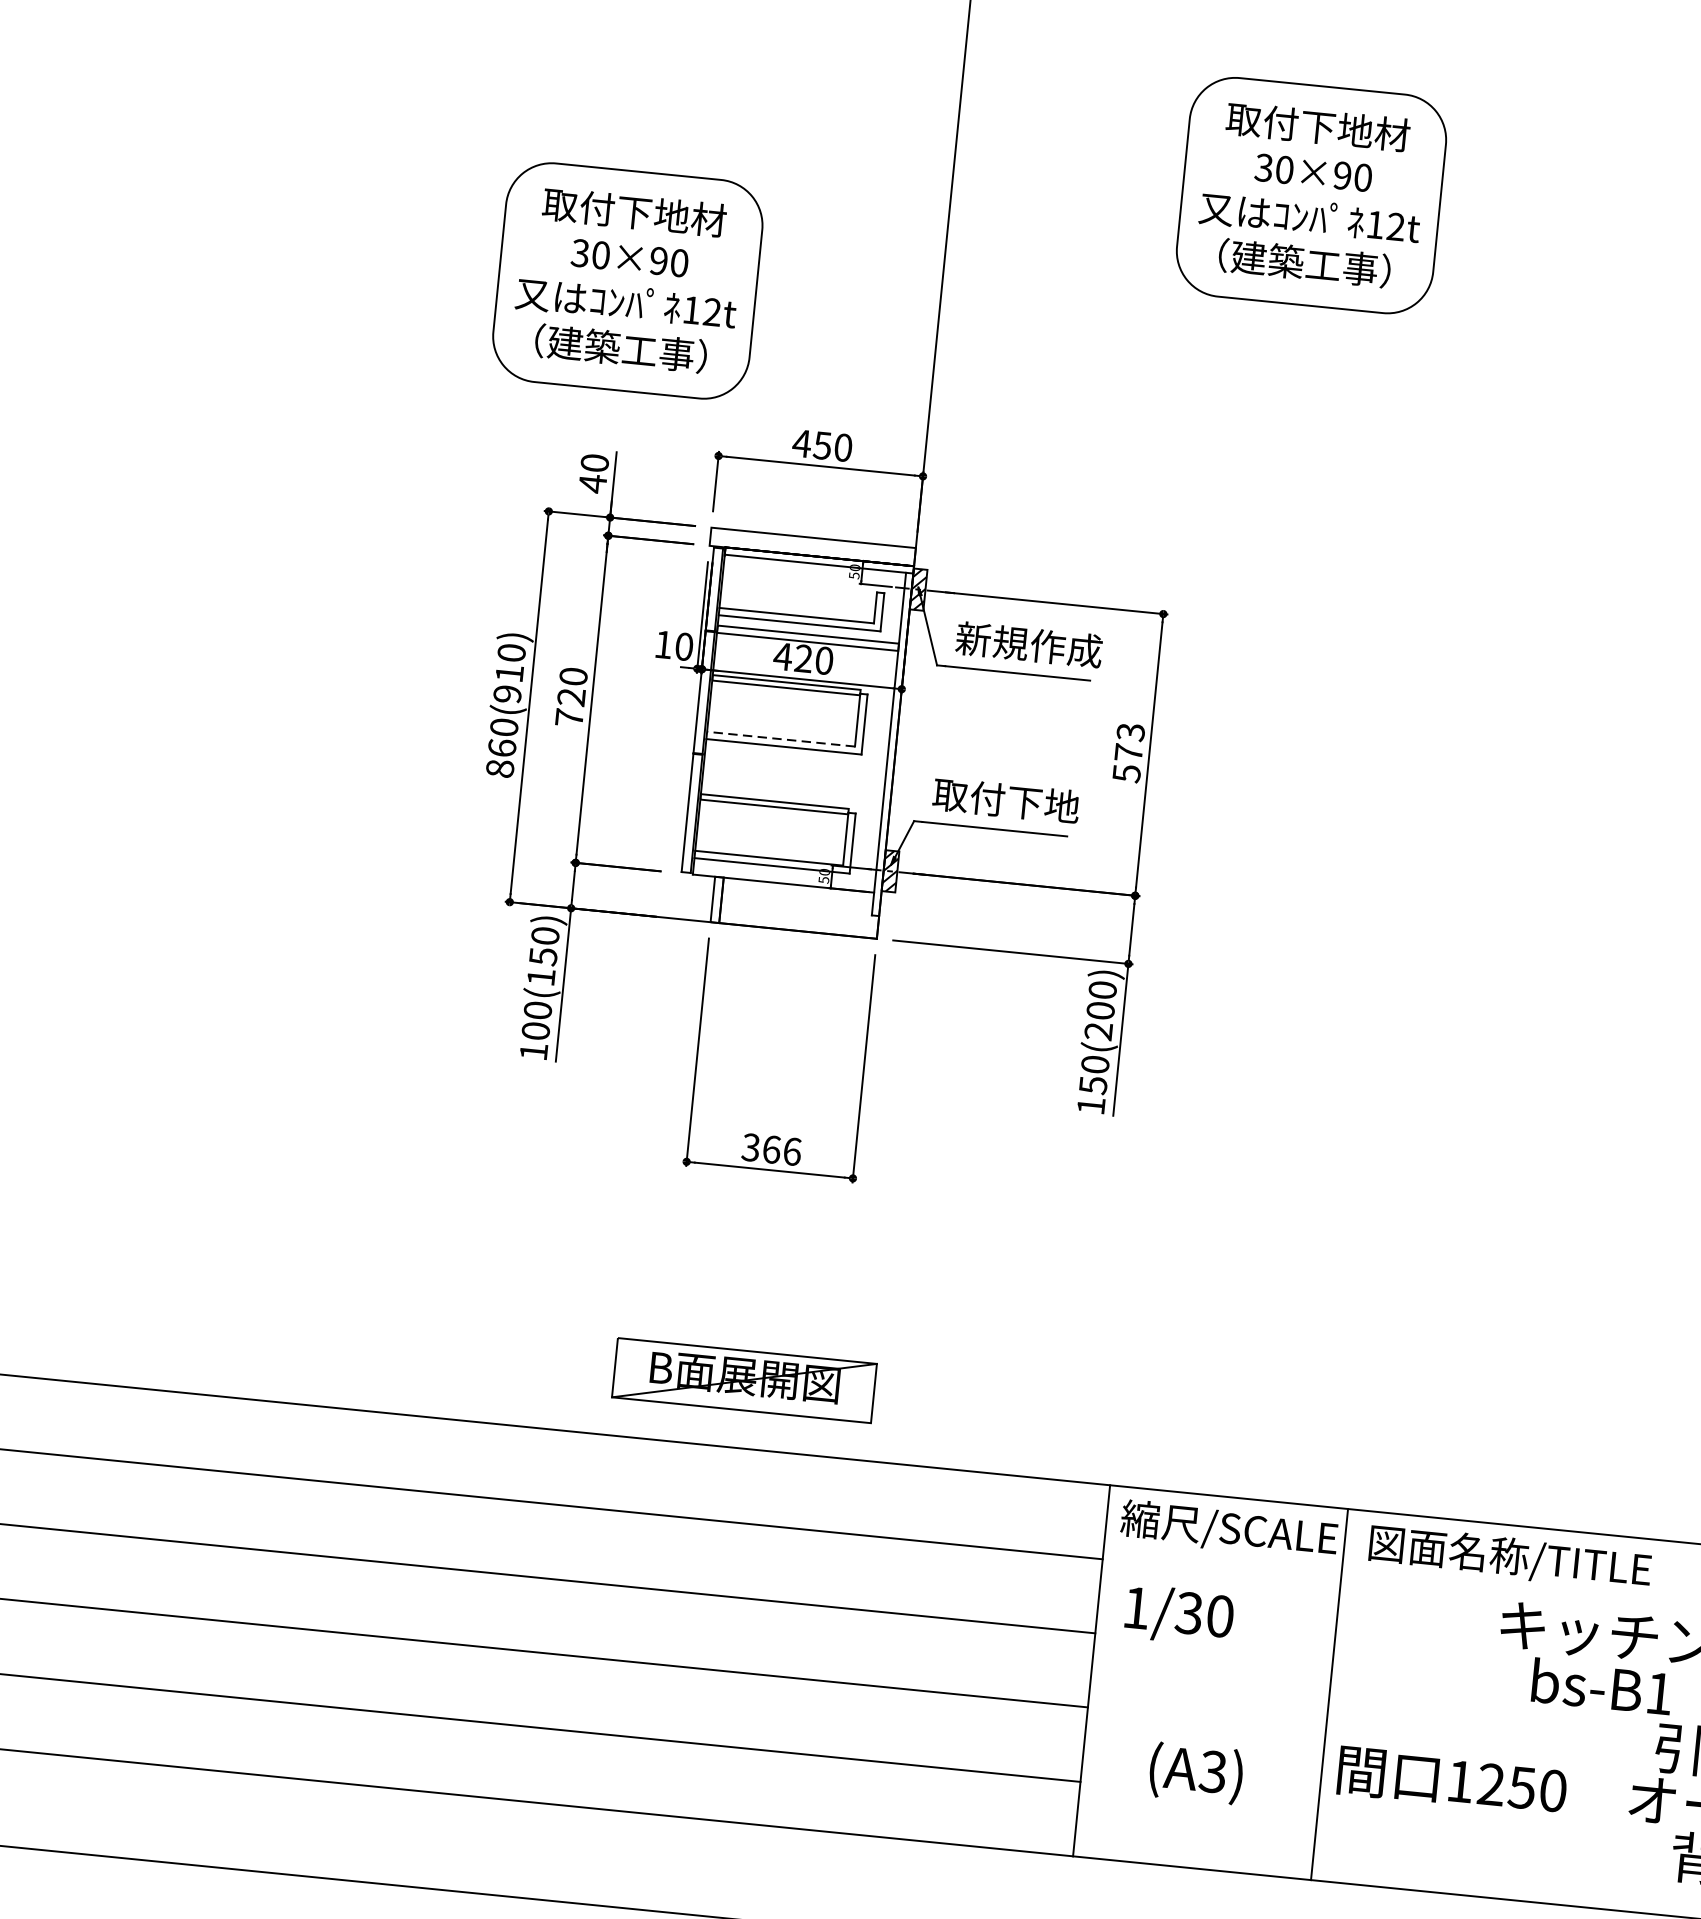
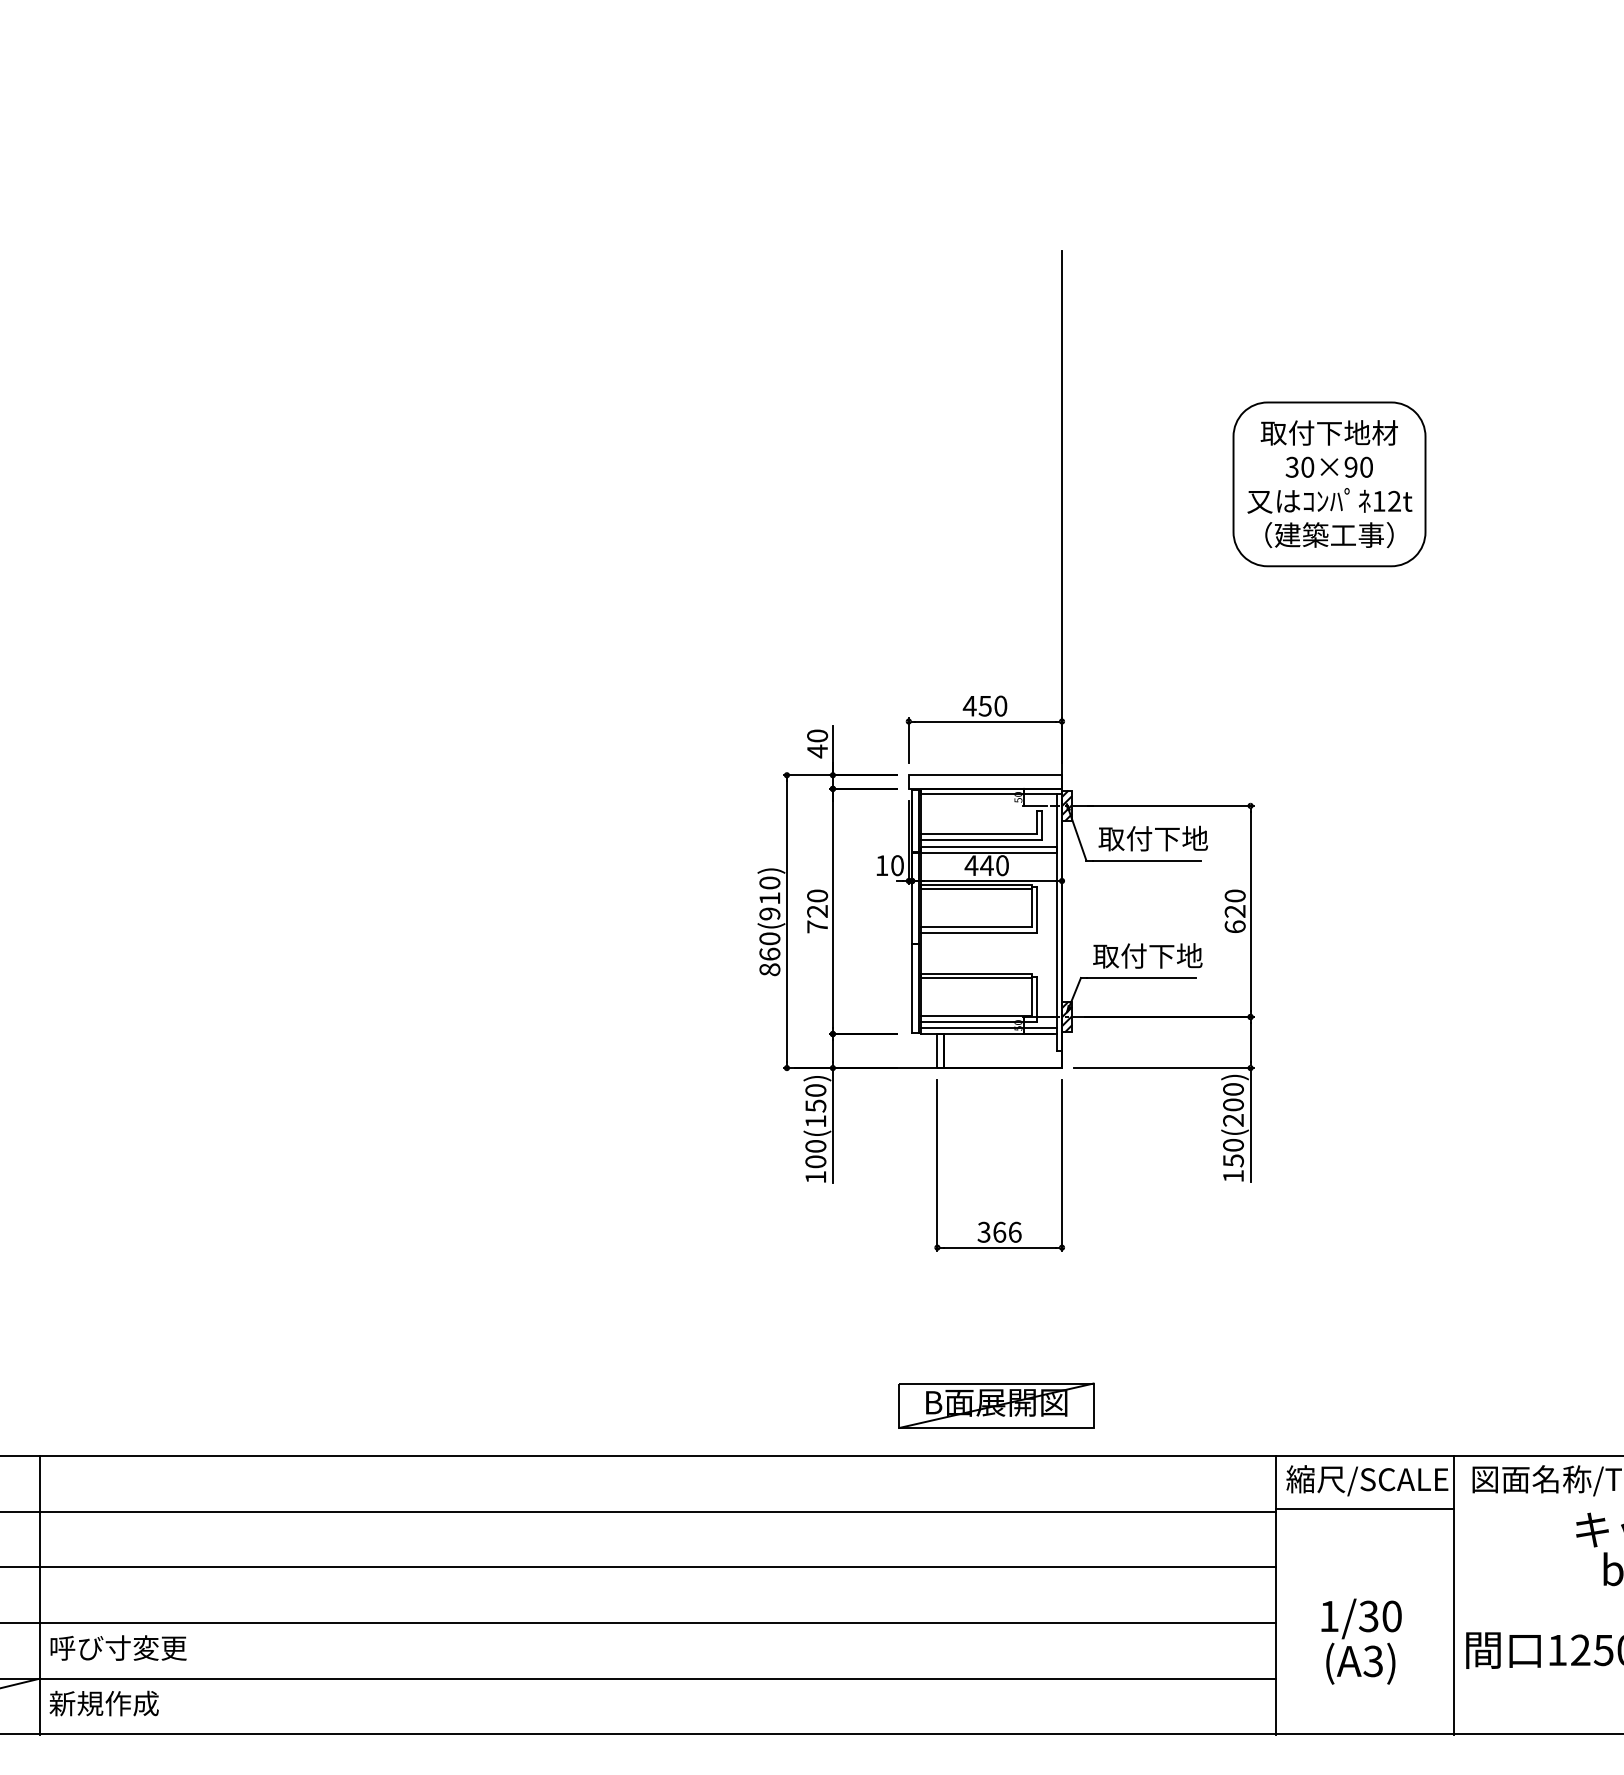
part: (627, 281) -> (828, 598), removed
text: (1029, 644) -> (1153, 838), 新規作成 -> 取付下地
text: (803, 658) -> (986, 865), 420 -> 440
line: (780, 739) -> (975, 927), dashed -> solid
text: (1127, 752) -> (1234, 911), 573 -> 620
line: (784, 874) -> (988, 1027), added
line: (1221, 1566) -> (1364, 1508), added
text: (1179, 1615) -> (1361, 1618), moved

